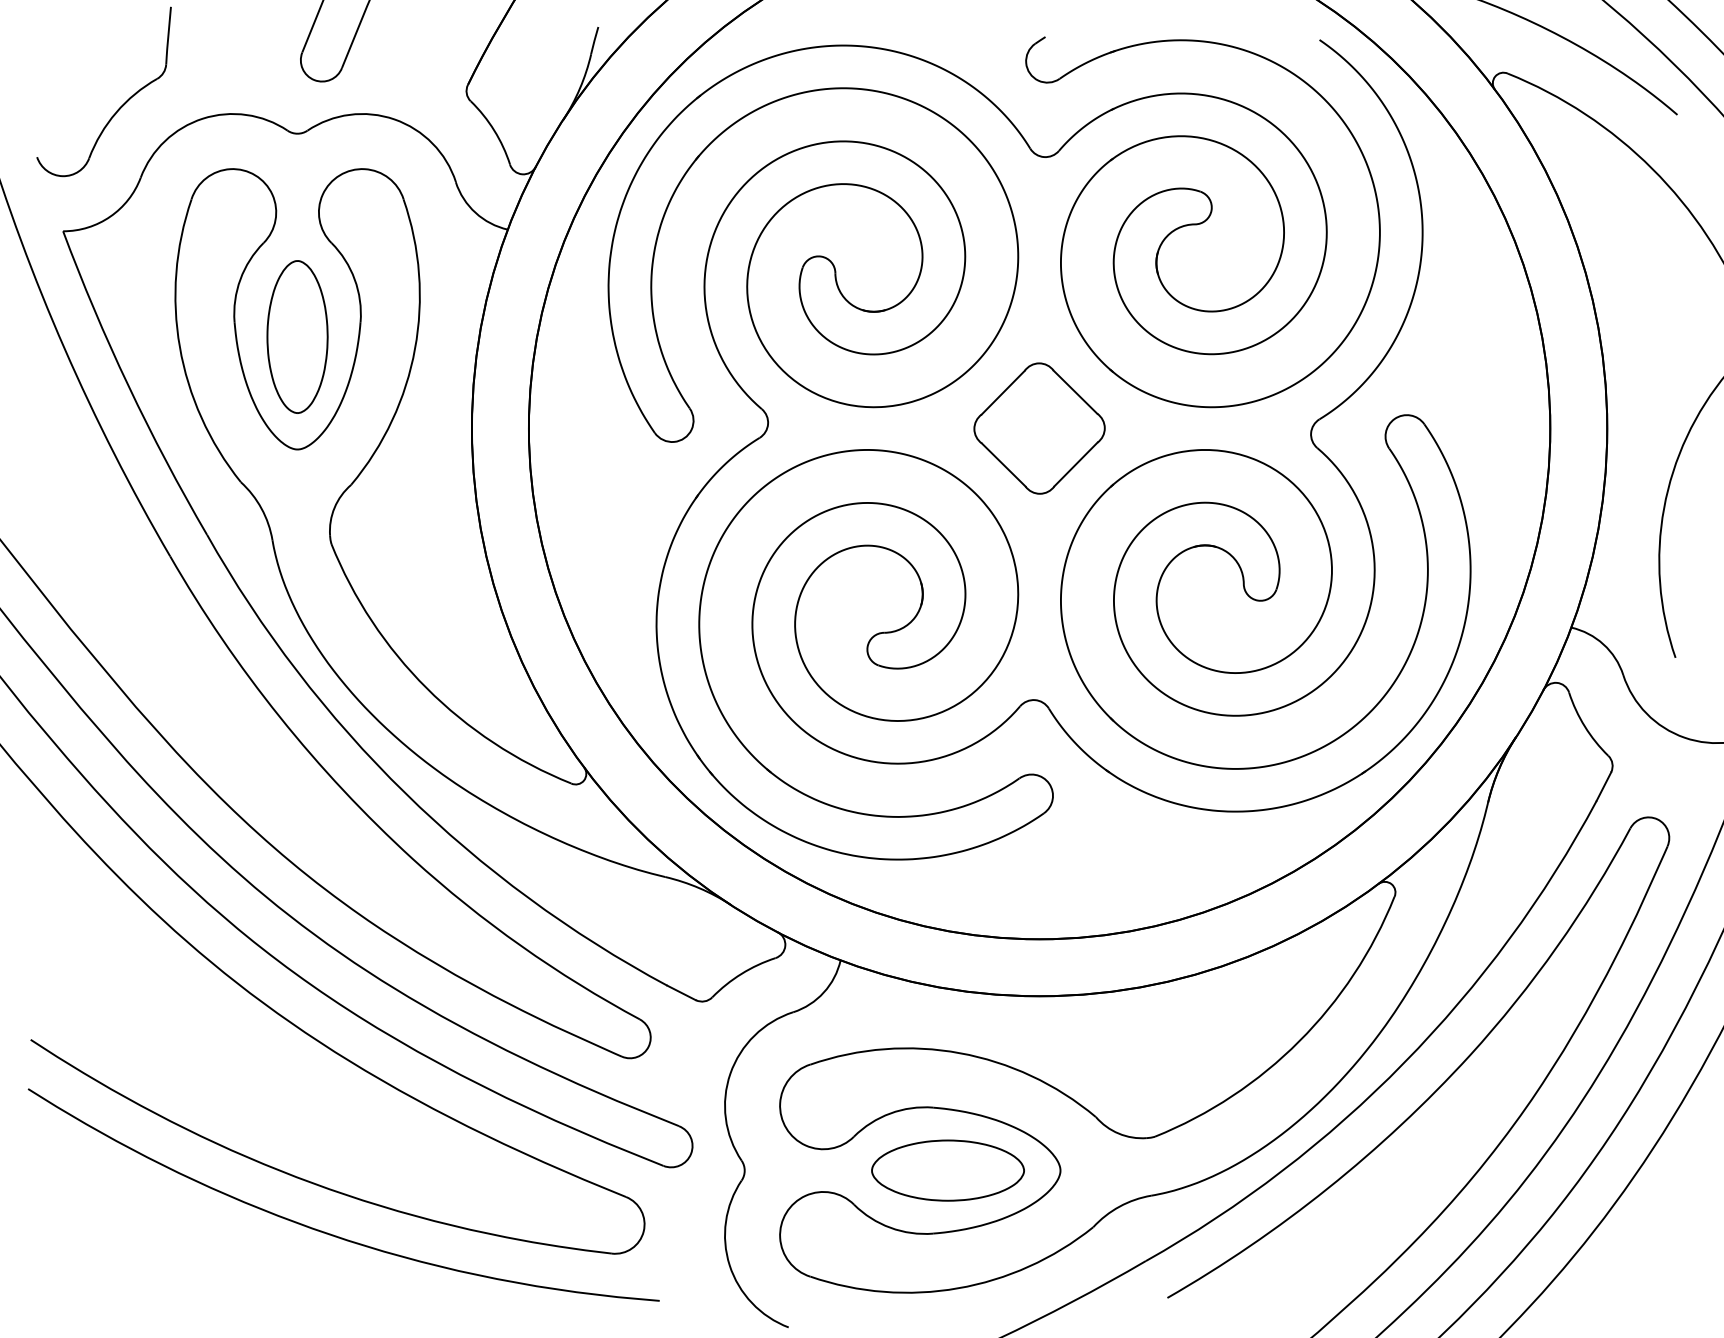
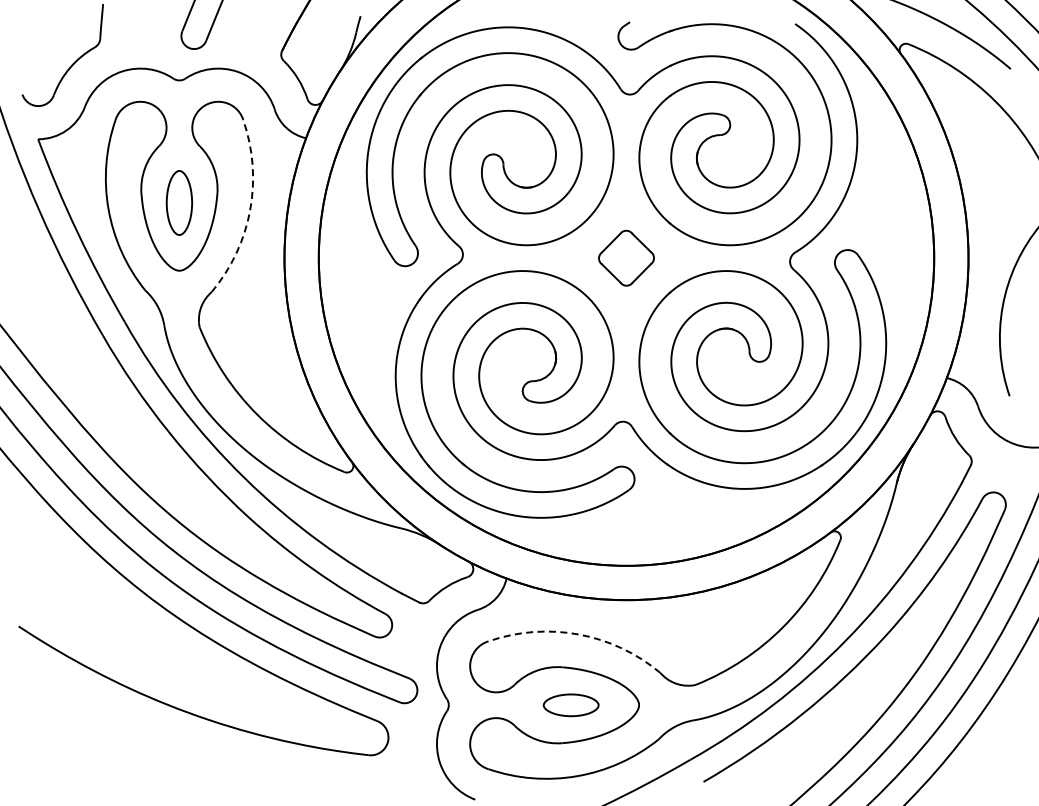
part: (297, 336) -> (179, 202), size x0.7
arc: (415, 349) -> (250, 210), solid -> dashed
part: (1039, 429) -> (626, 258), size x0.7
arc: (959, 1053) -> (578, 634), solid -> dashed
part: (946, 1171) -> (570, 705), size x0.6
curve: (325, 1230) -> (196, 741), removed

